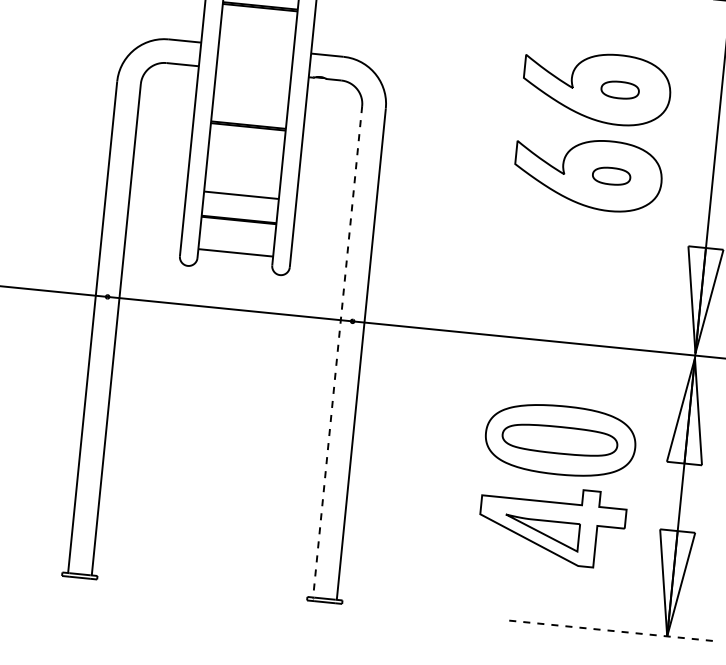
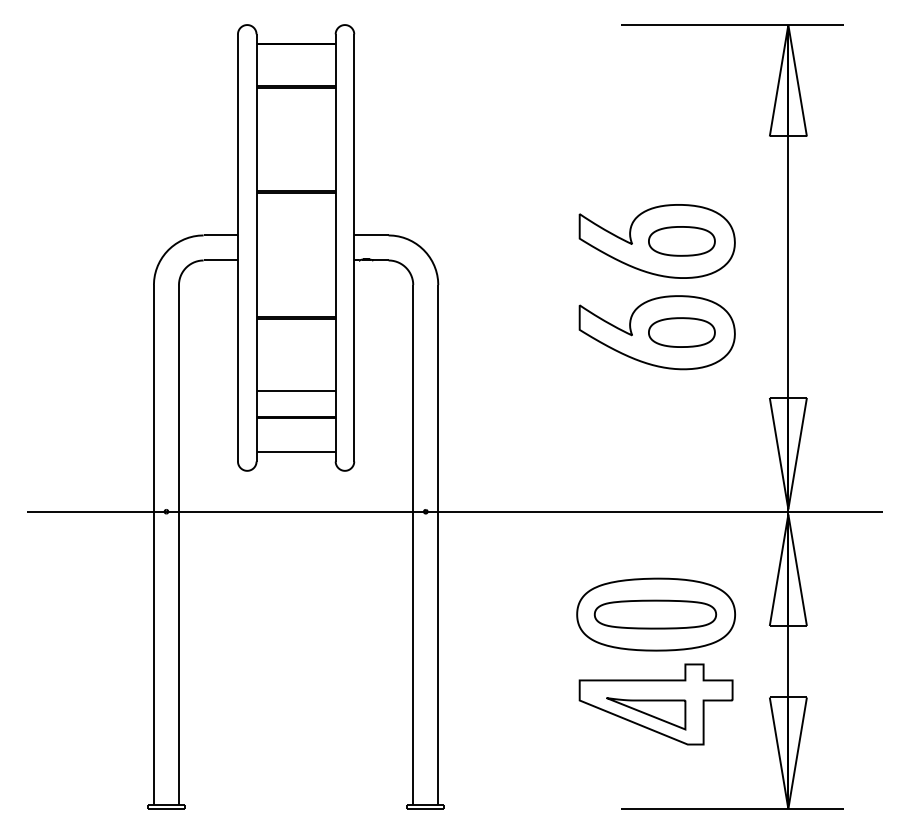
part: (619, 90) -> (681, 241), size x1.67
part: (611, 176) -> (681, 332), size x1.67
line: (337, 352) -> (413, 545), dashed -> solid
line: (615, 630) -> (733, 808), dashed -> solid

